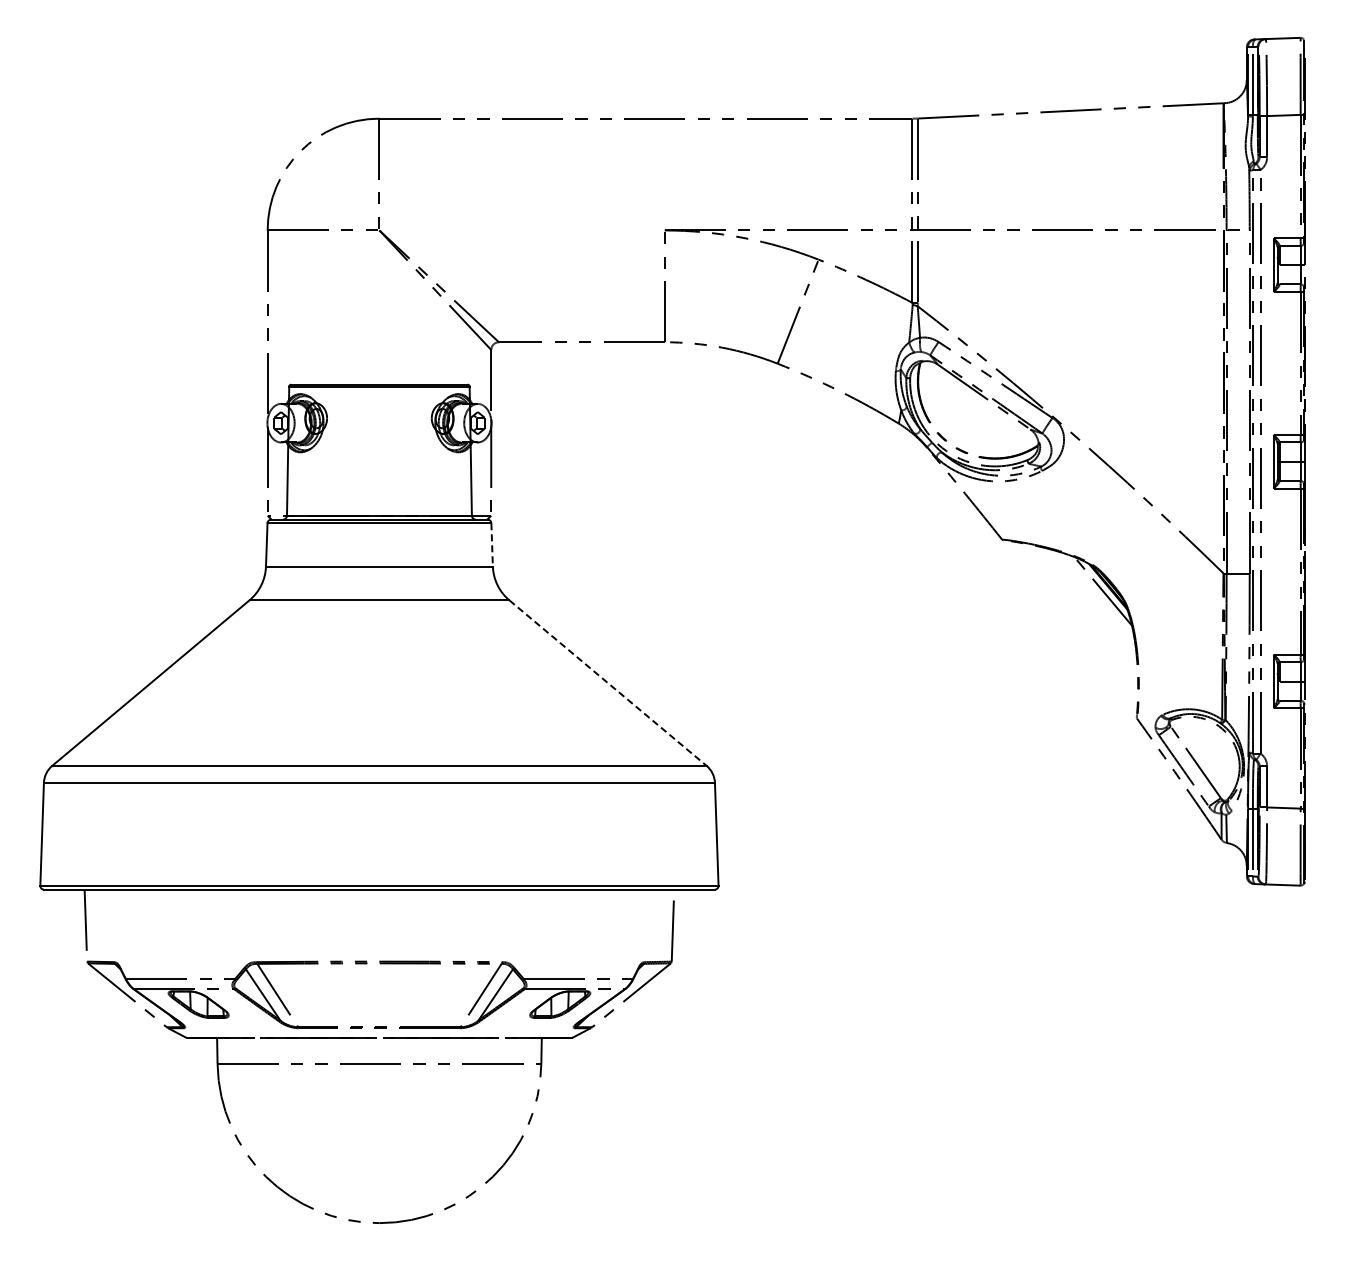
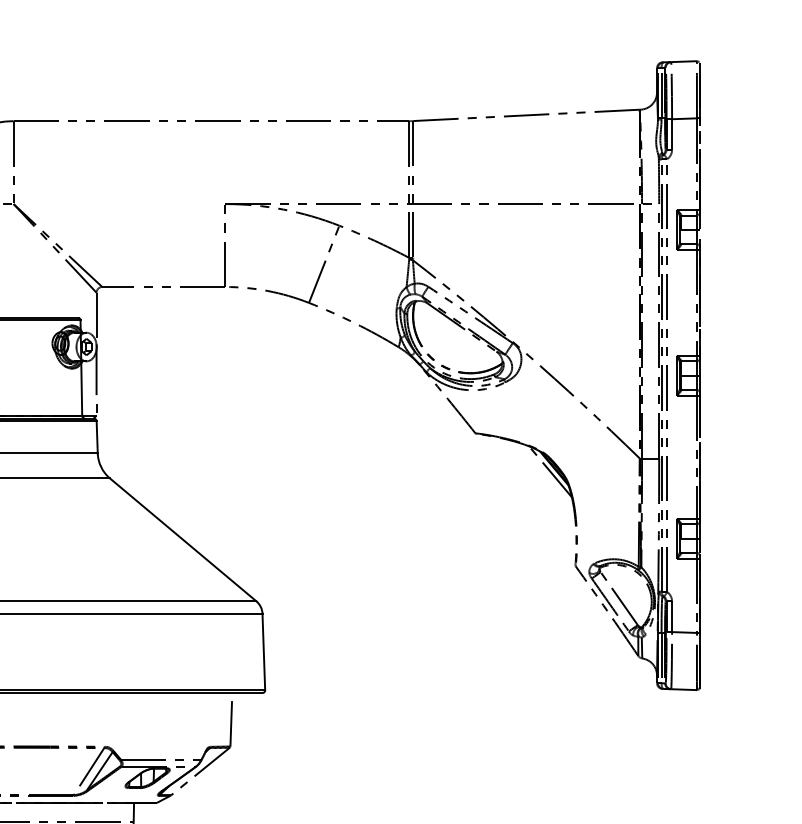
line: (492, 544) -> (97, 437), dashed -> solid
line: (608, 683) -> (183, 540), dashed -> solid

